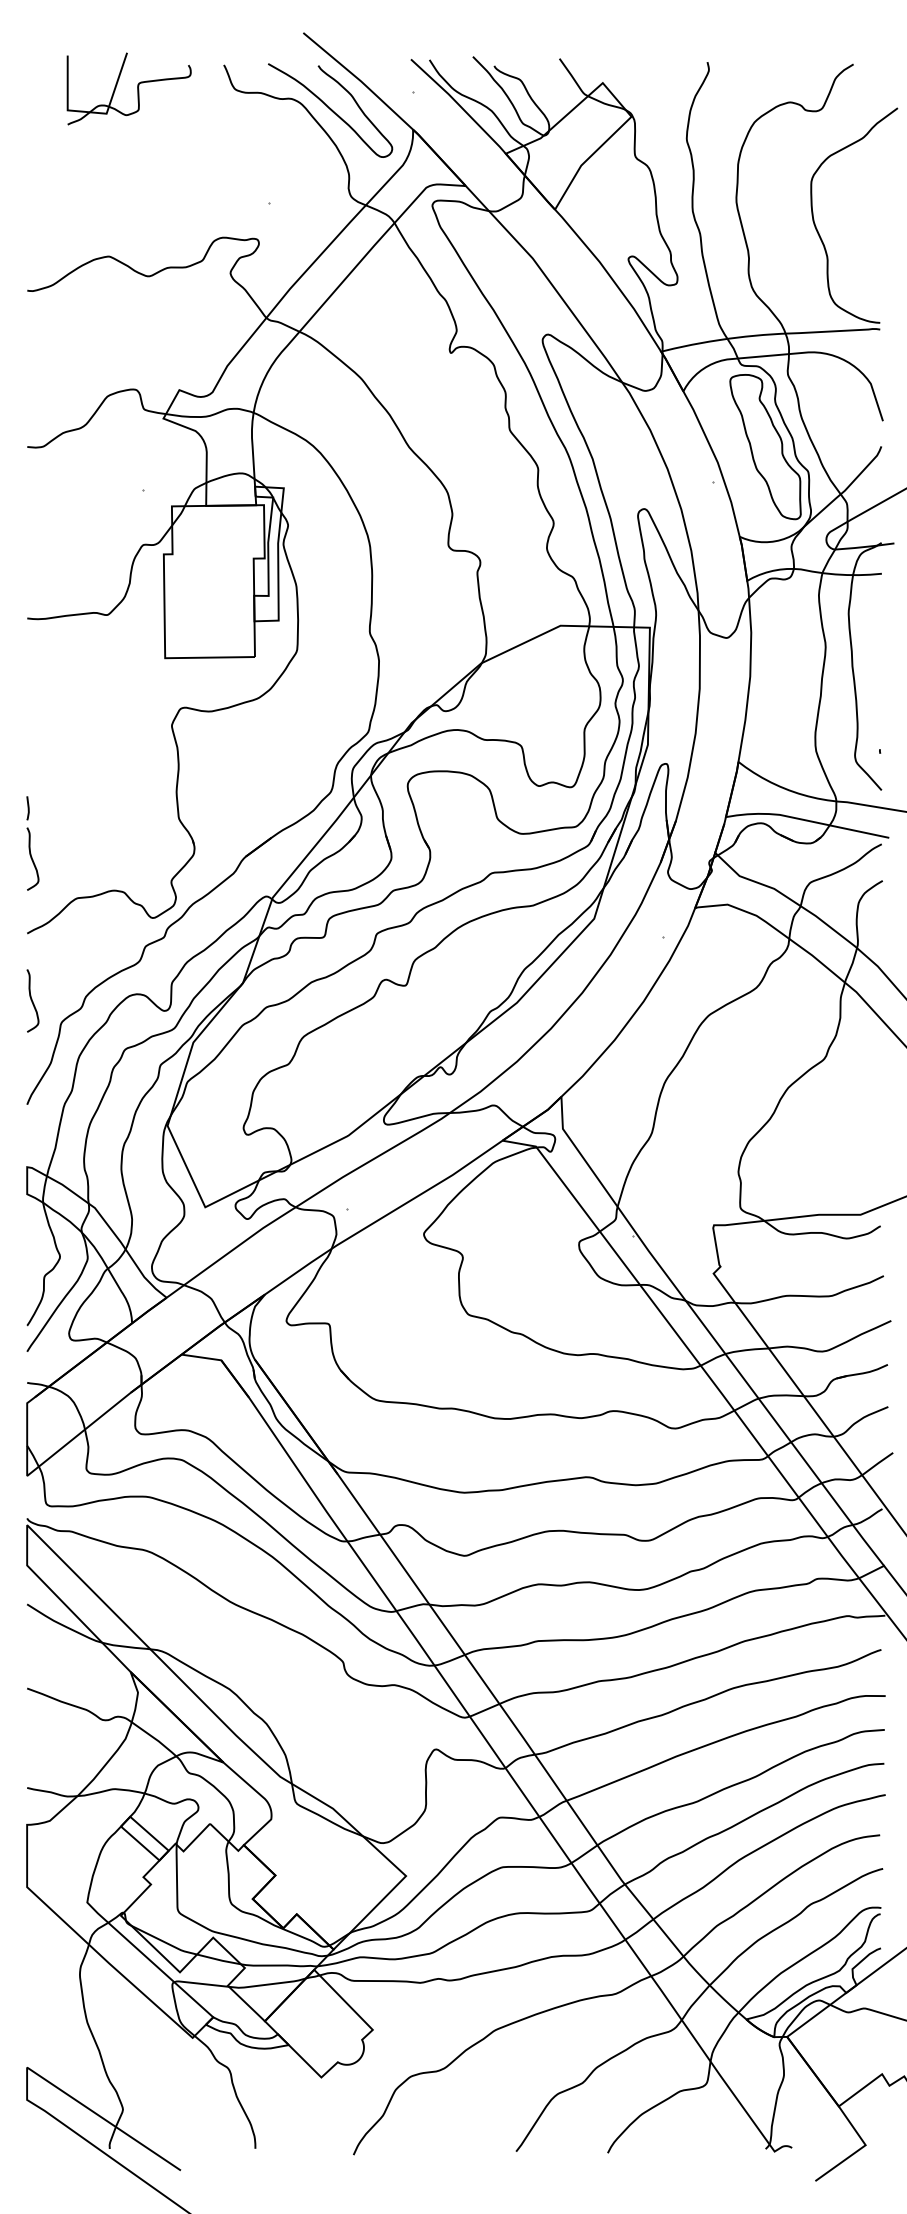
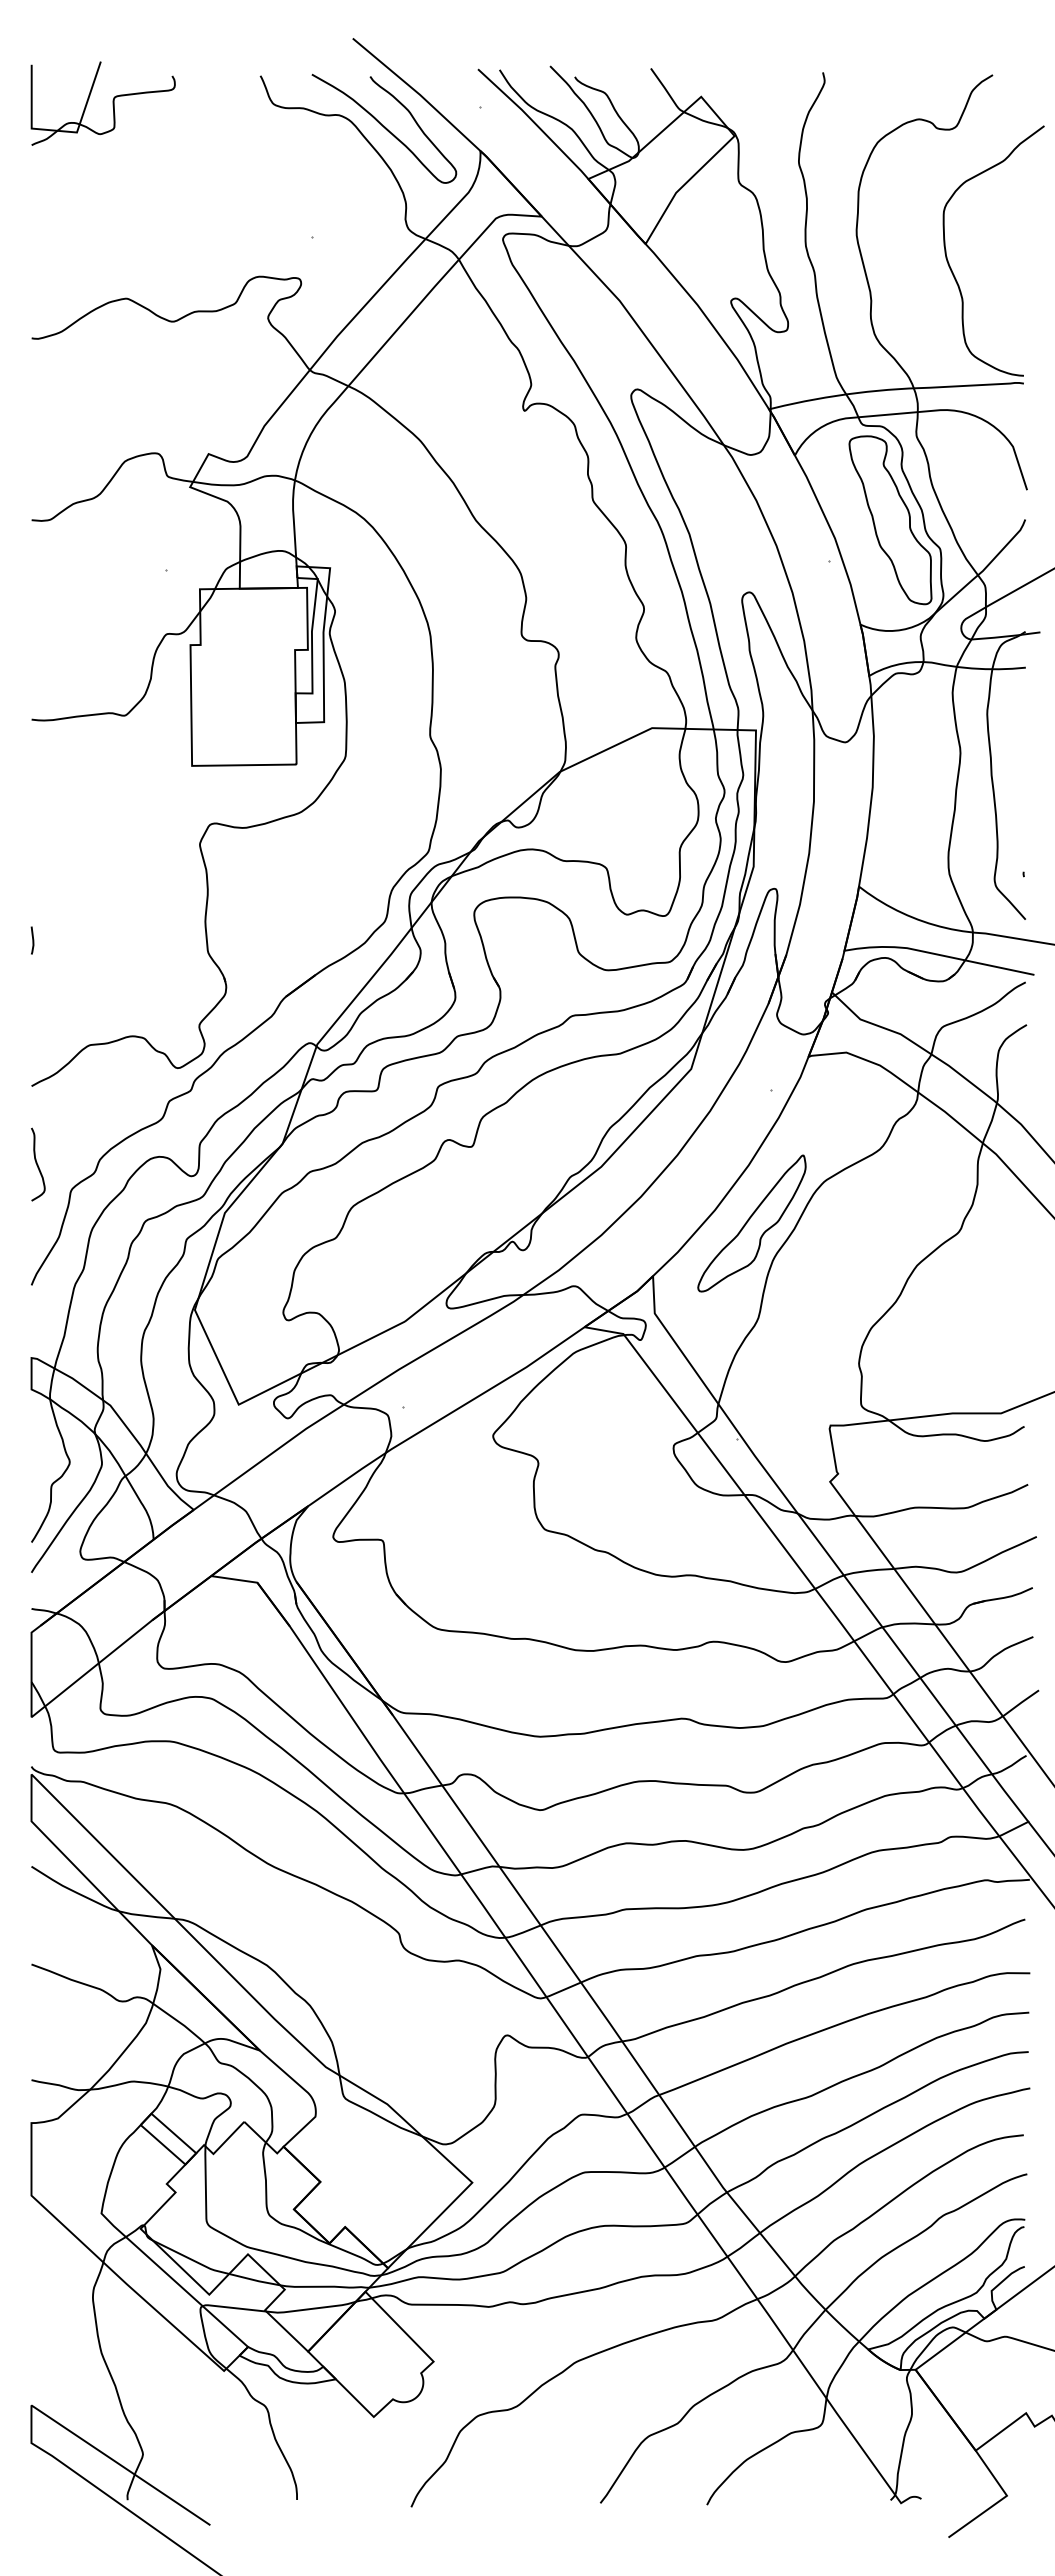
part: (137, 88) -> (112, 103), moved
curve: (33, 859) -> (38, 999), removed
part: (646, 1051) -> (751, 1223), added

